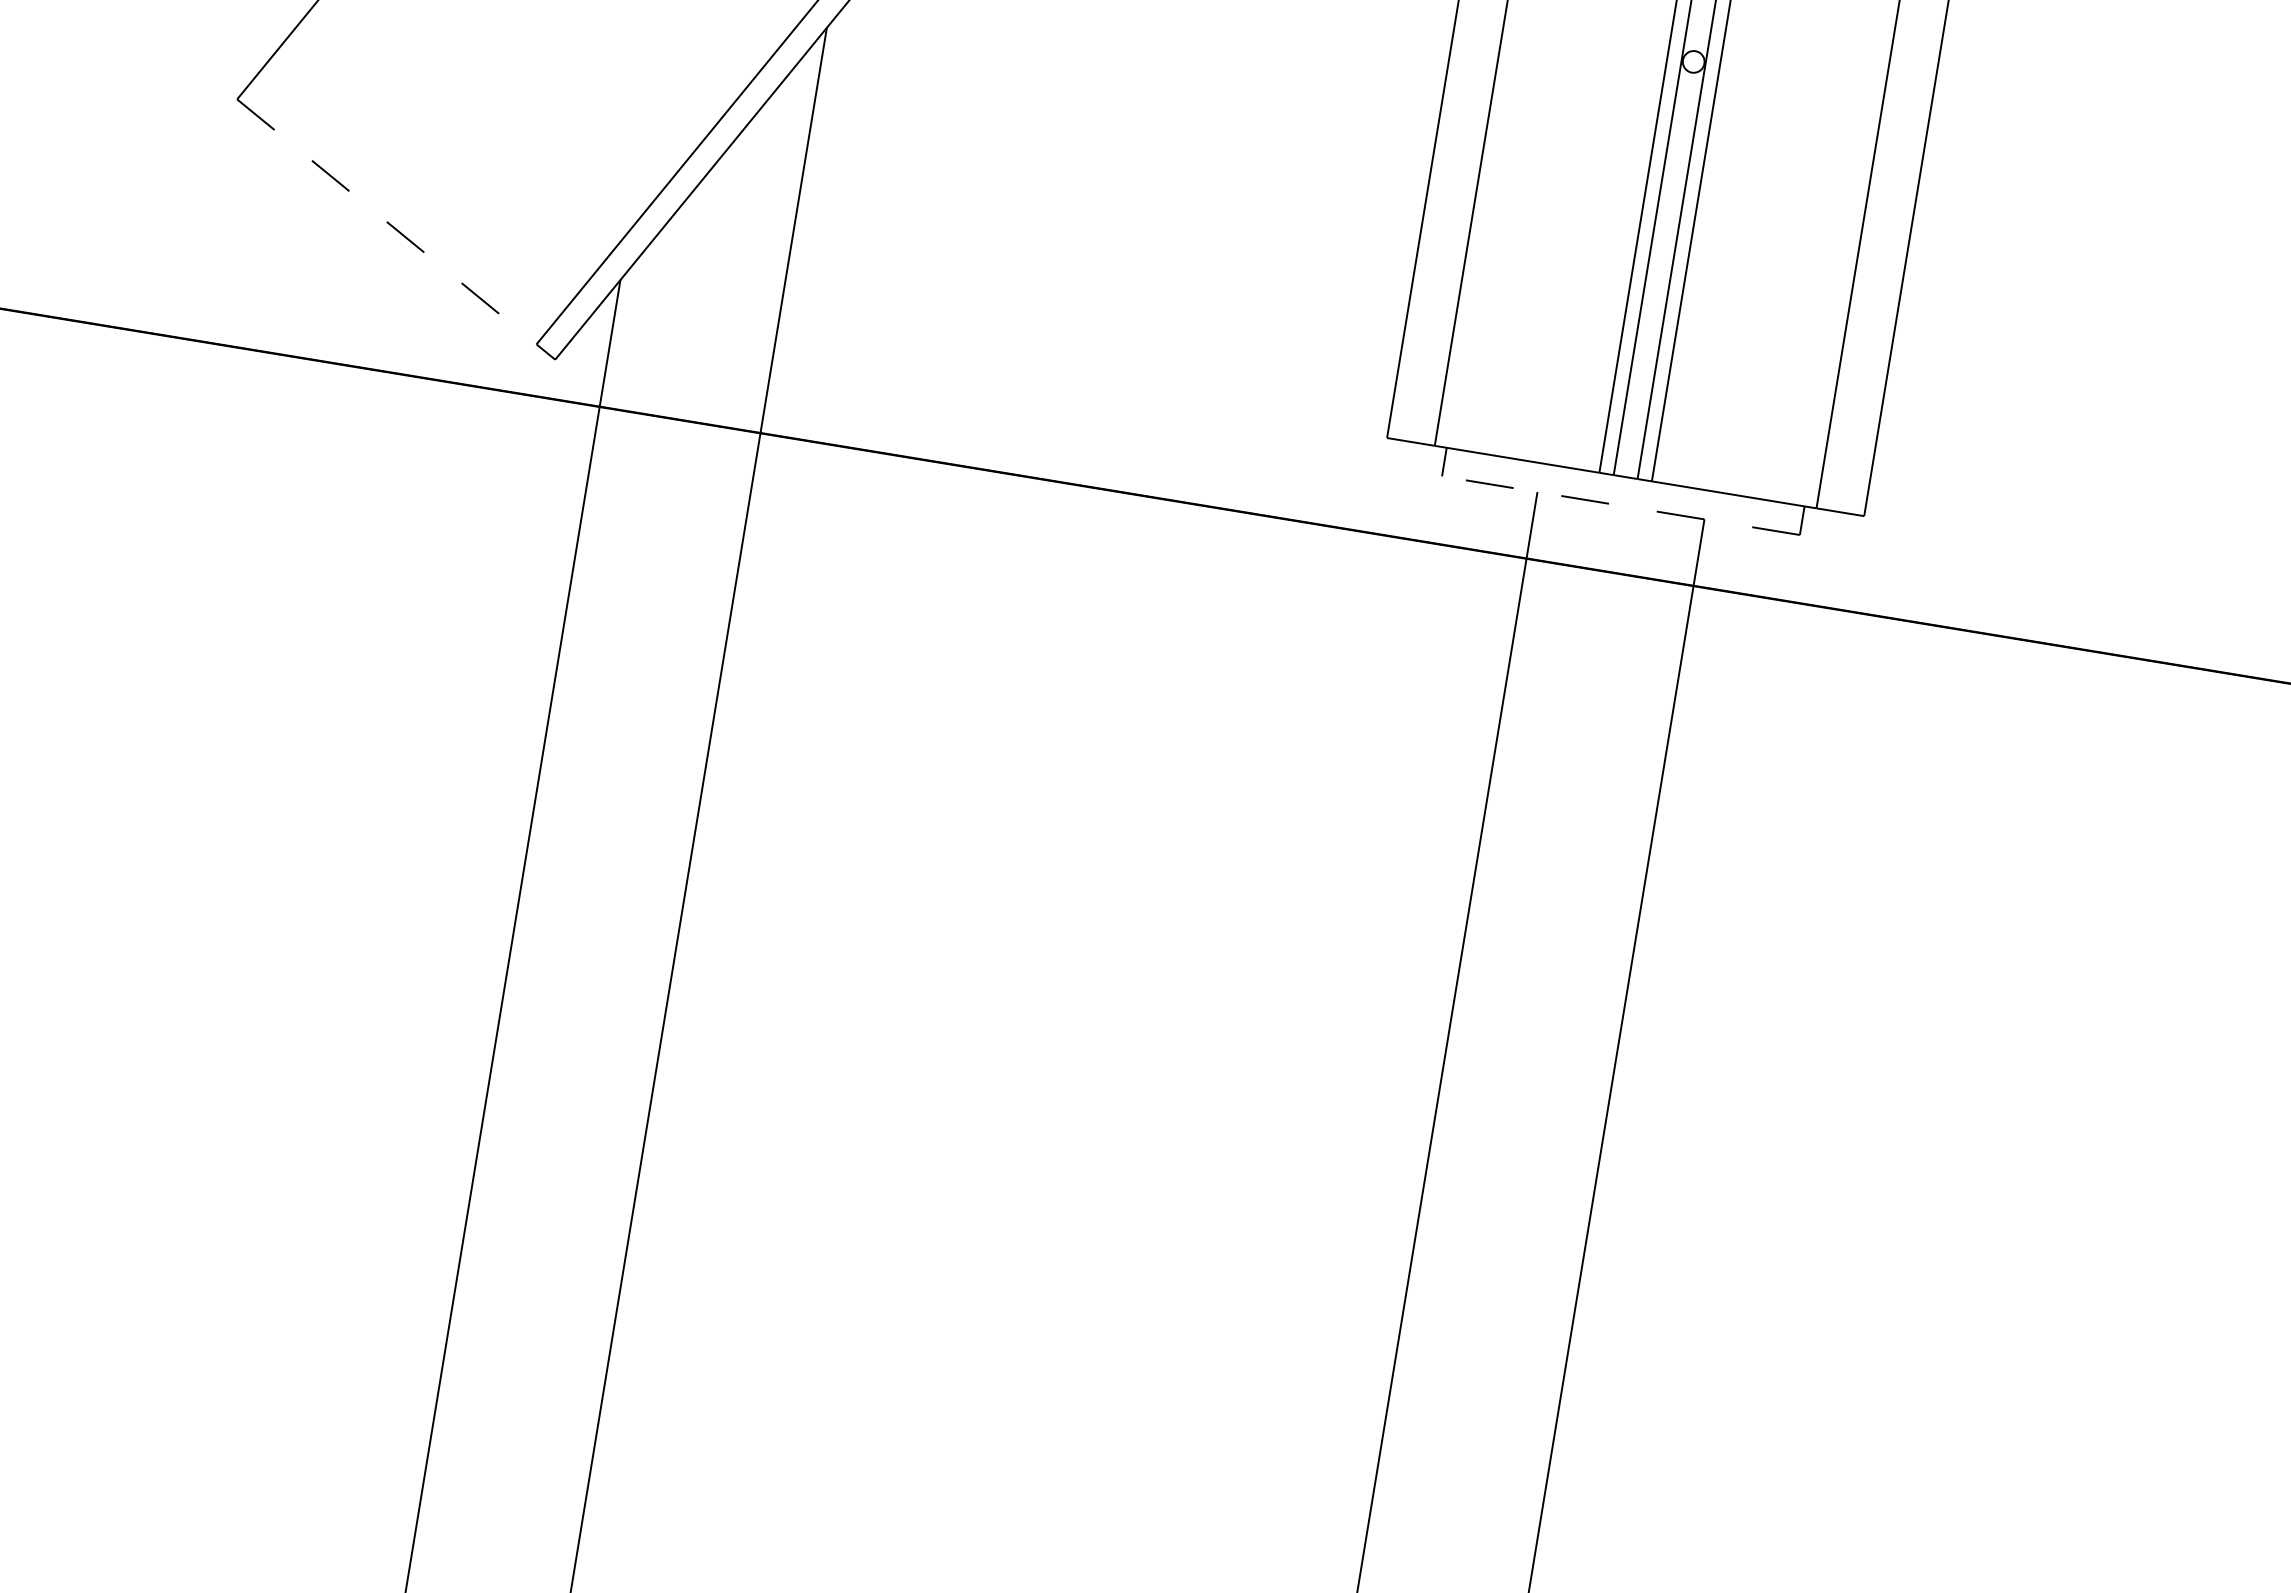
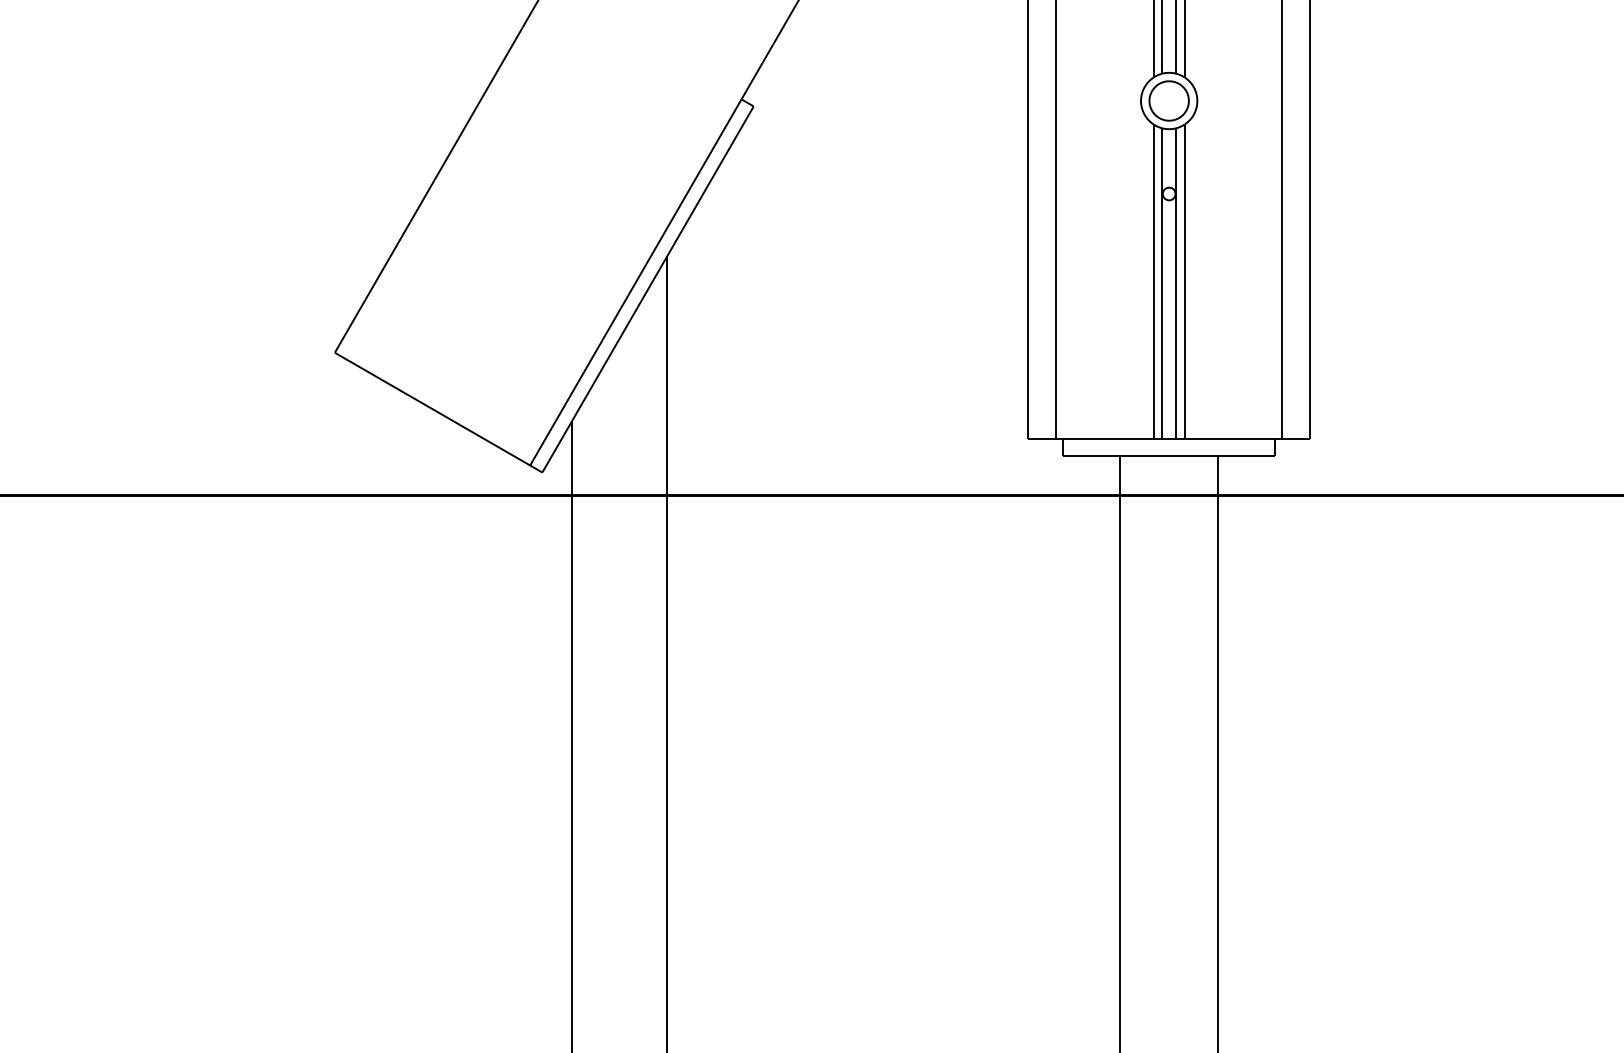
line: (386, 222) -> (432, 409), dashed -> solid
line: (1621, 506) -> (1169, 456), dashed -> solid

